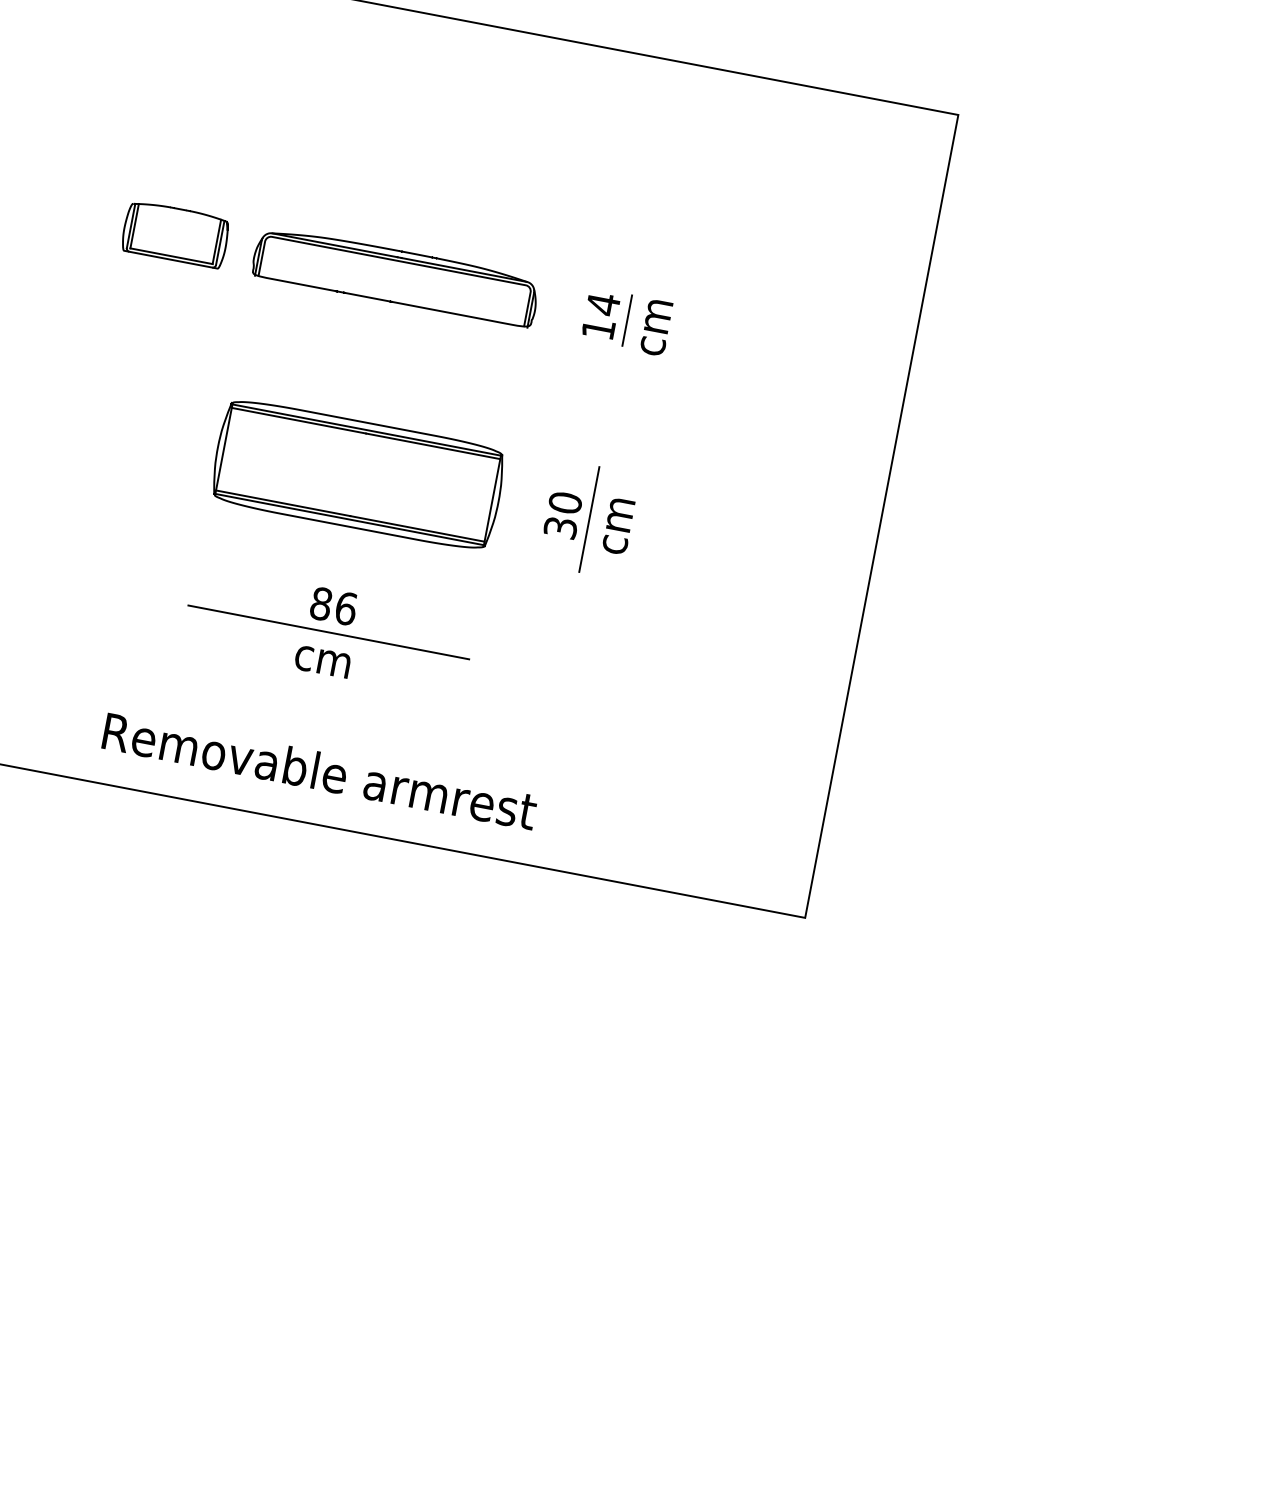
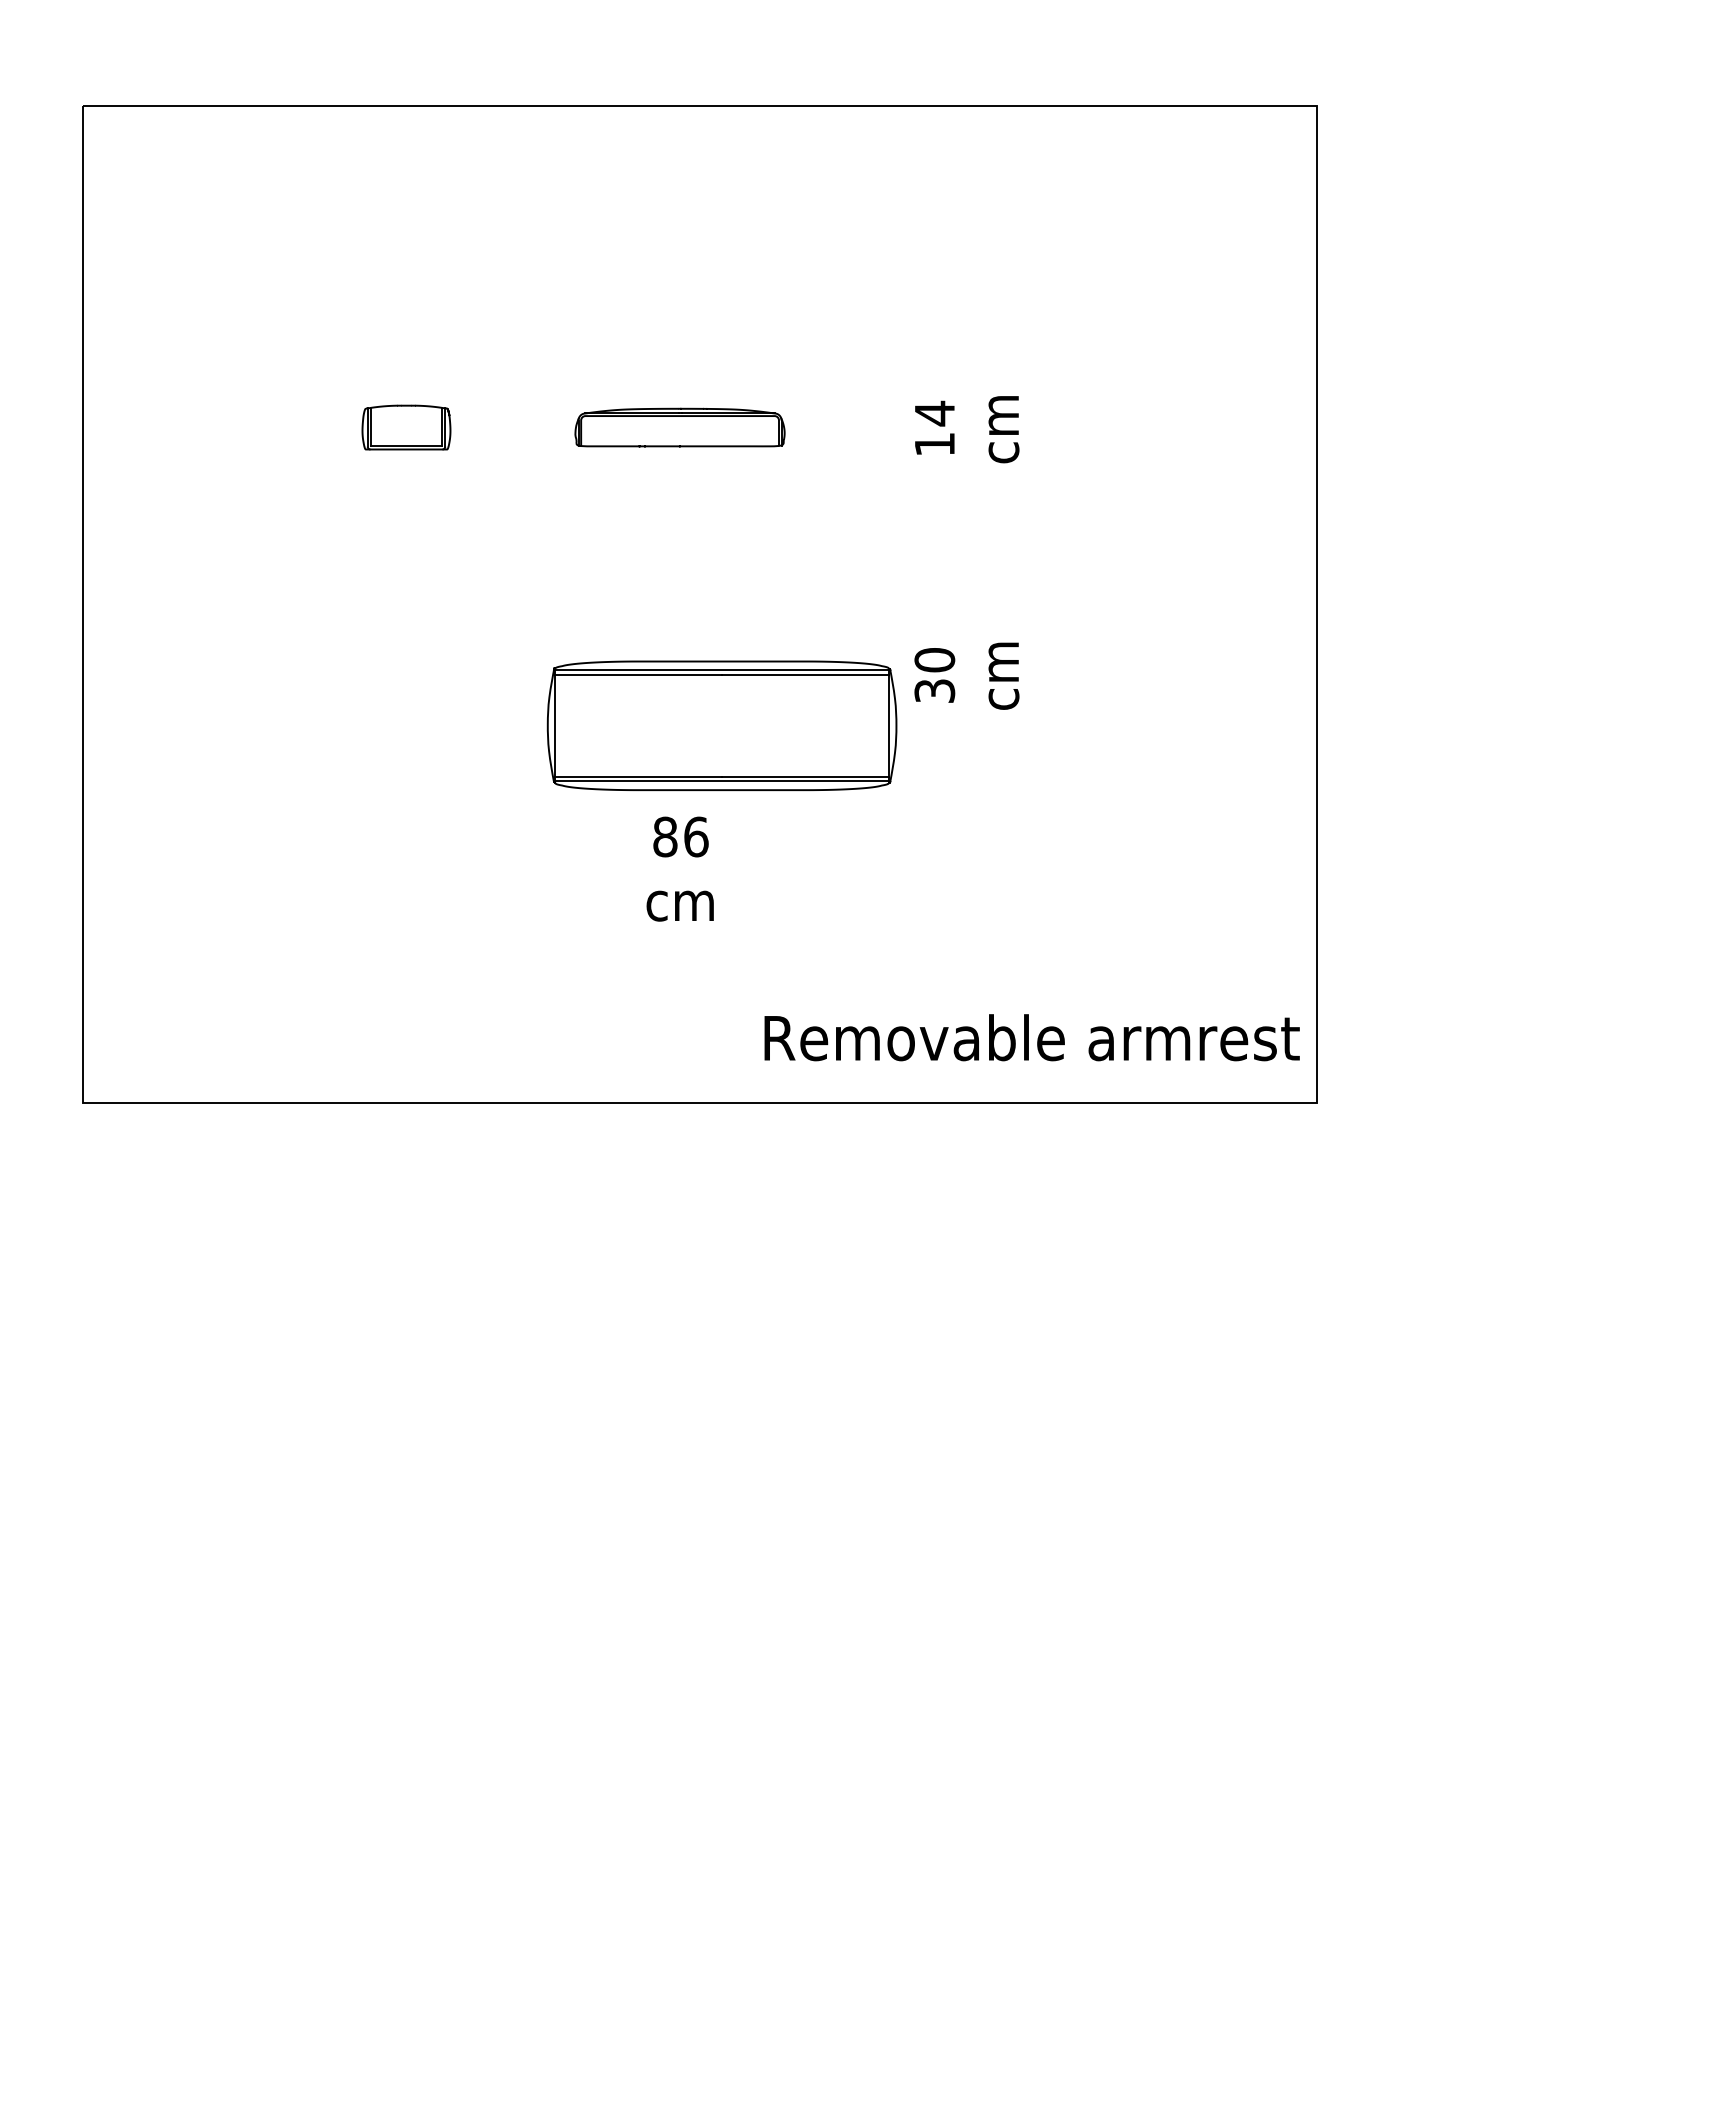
part: (175, 234) -> (406, 427), size x0.7
part: (395, 276) -> (679, 427), size x0.6
line: (627, 320) -> (967, 427), removed
part: (357, 474) -> (721, 725), moved
line: (589, 519) -> (967, 674), removed
line: (328, 632) -> (680, 869), removed
text: (319, 770) -> (1031, 1037), moved

